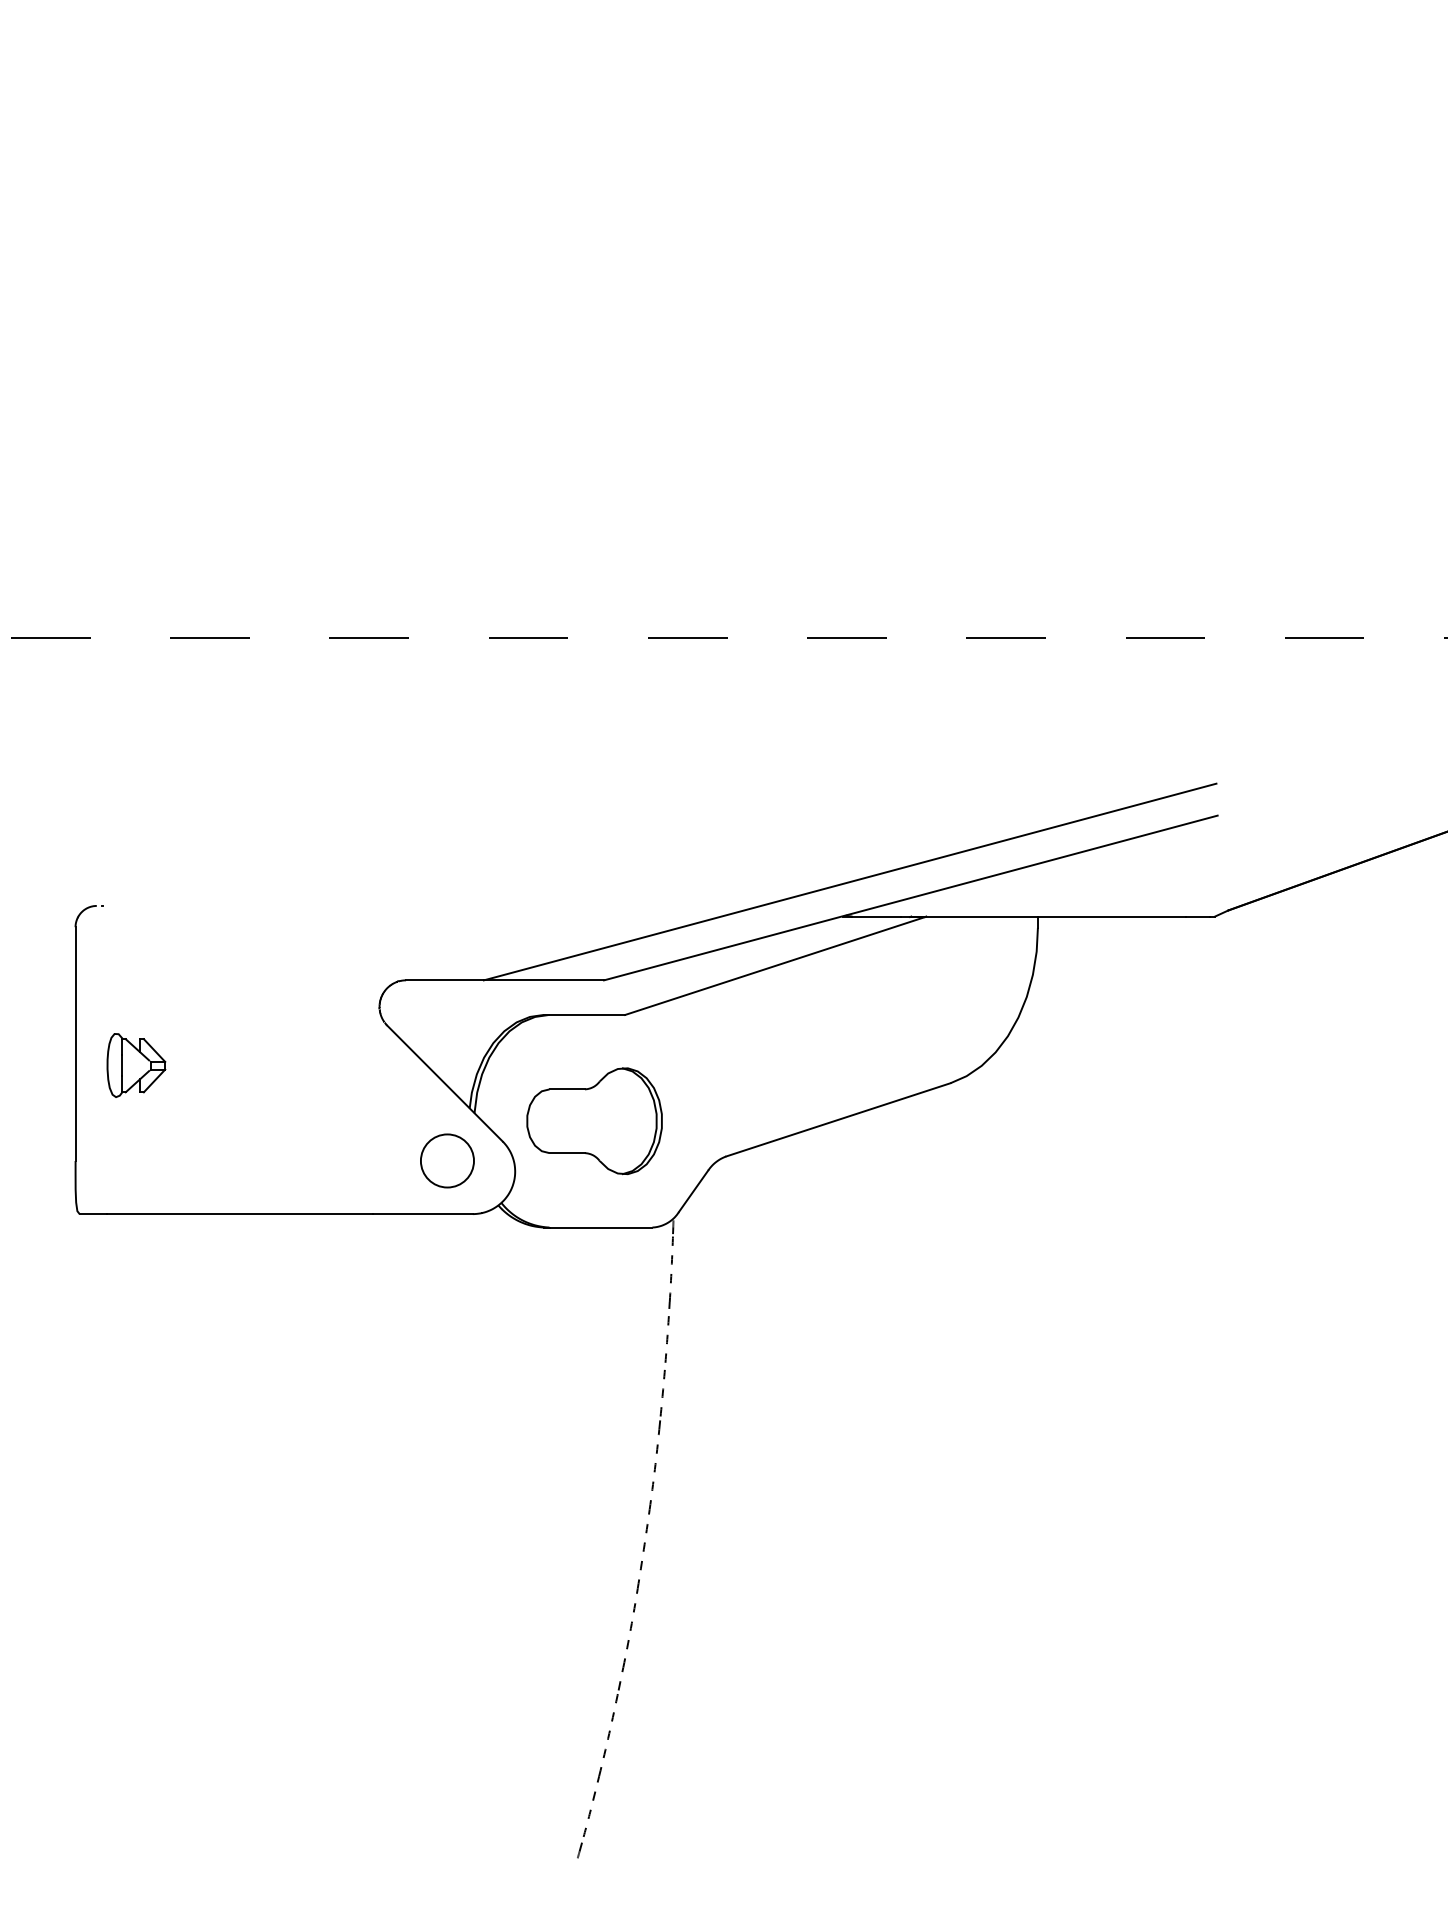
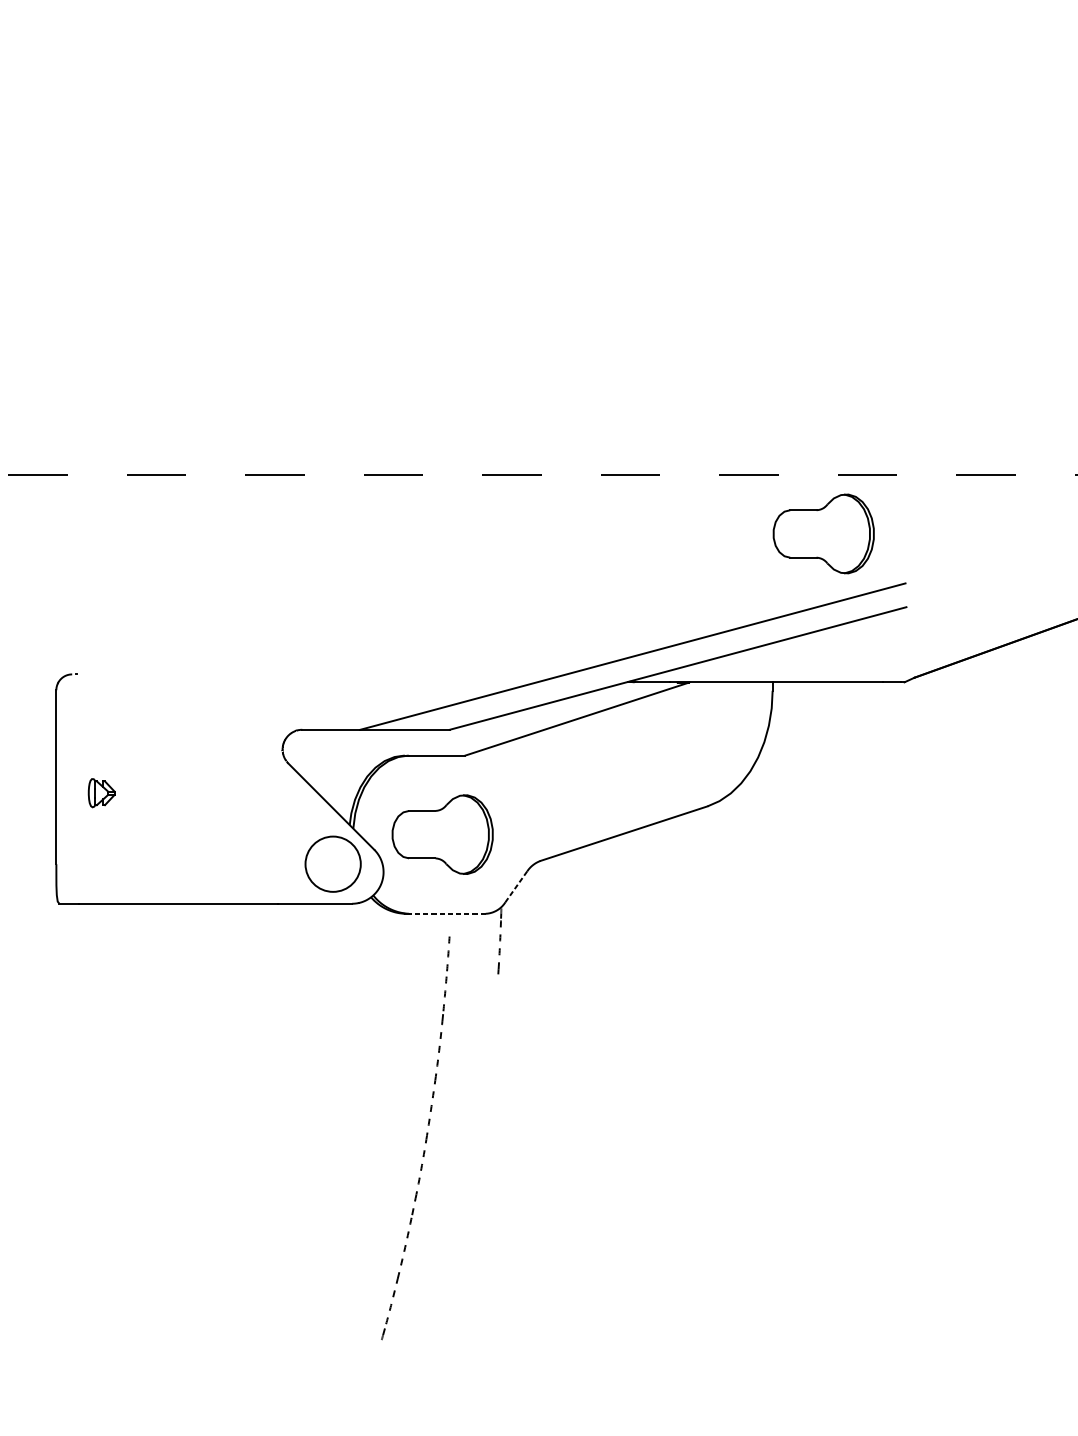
part: (1106, 717) -> (823, 534), added
part: (136, 1065) -> (101, 793), size x0.6
circle: (447, 1160) -> (333, 863), size x1.4
line: (693, 1191) -> (516, 886), solid -> dashed
line: (600, 1227) -> (447, 913), solid -> dashed
part: (636, 1588) -> (425, 1139), moved

